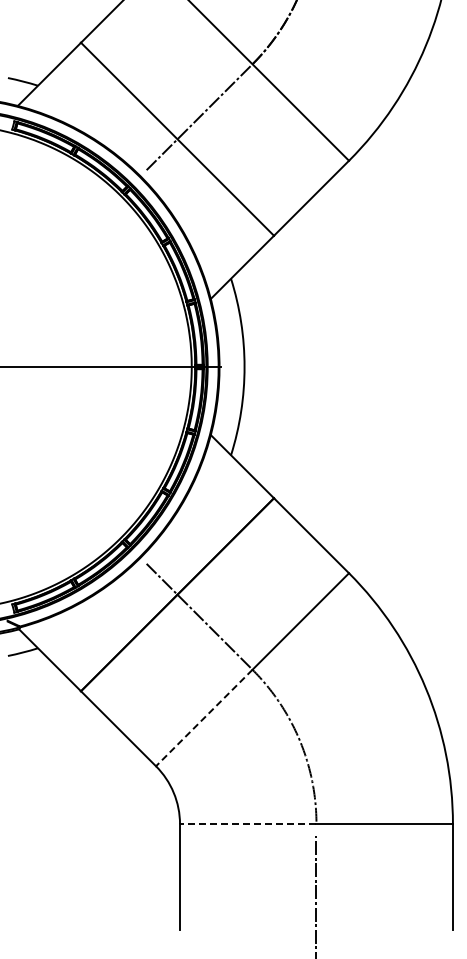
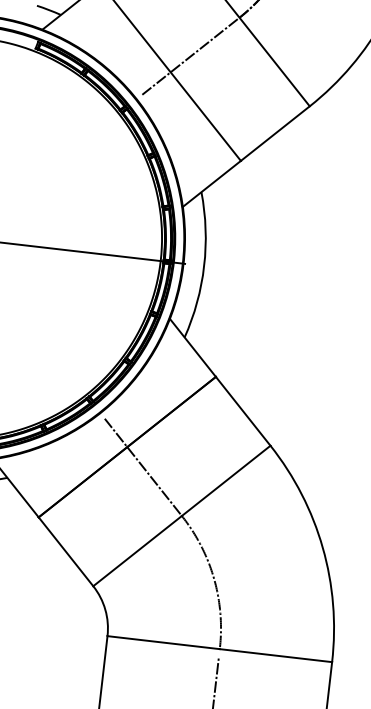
line: (203, 718) -> (136, 551), dashed -> solid
line: (247, 824) -> (163, 642), dashed -> solid

